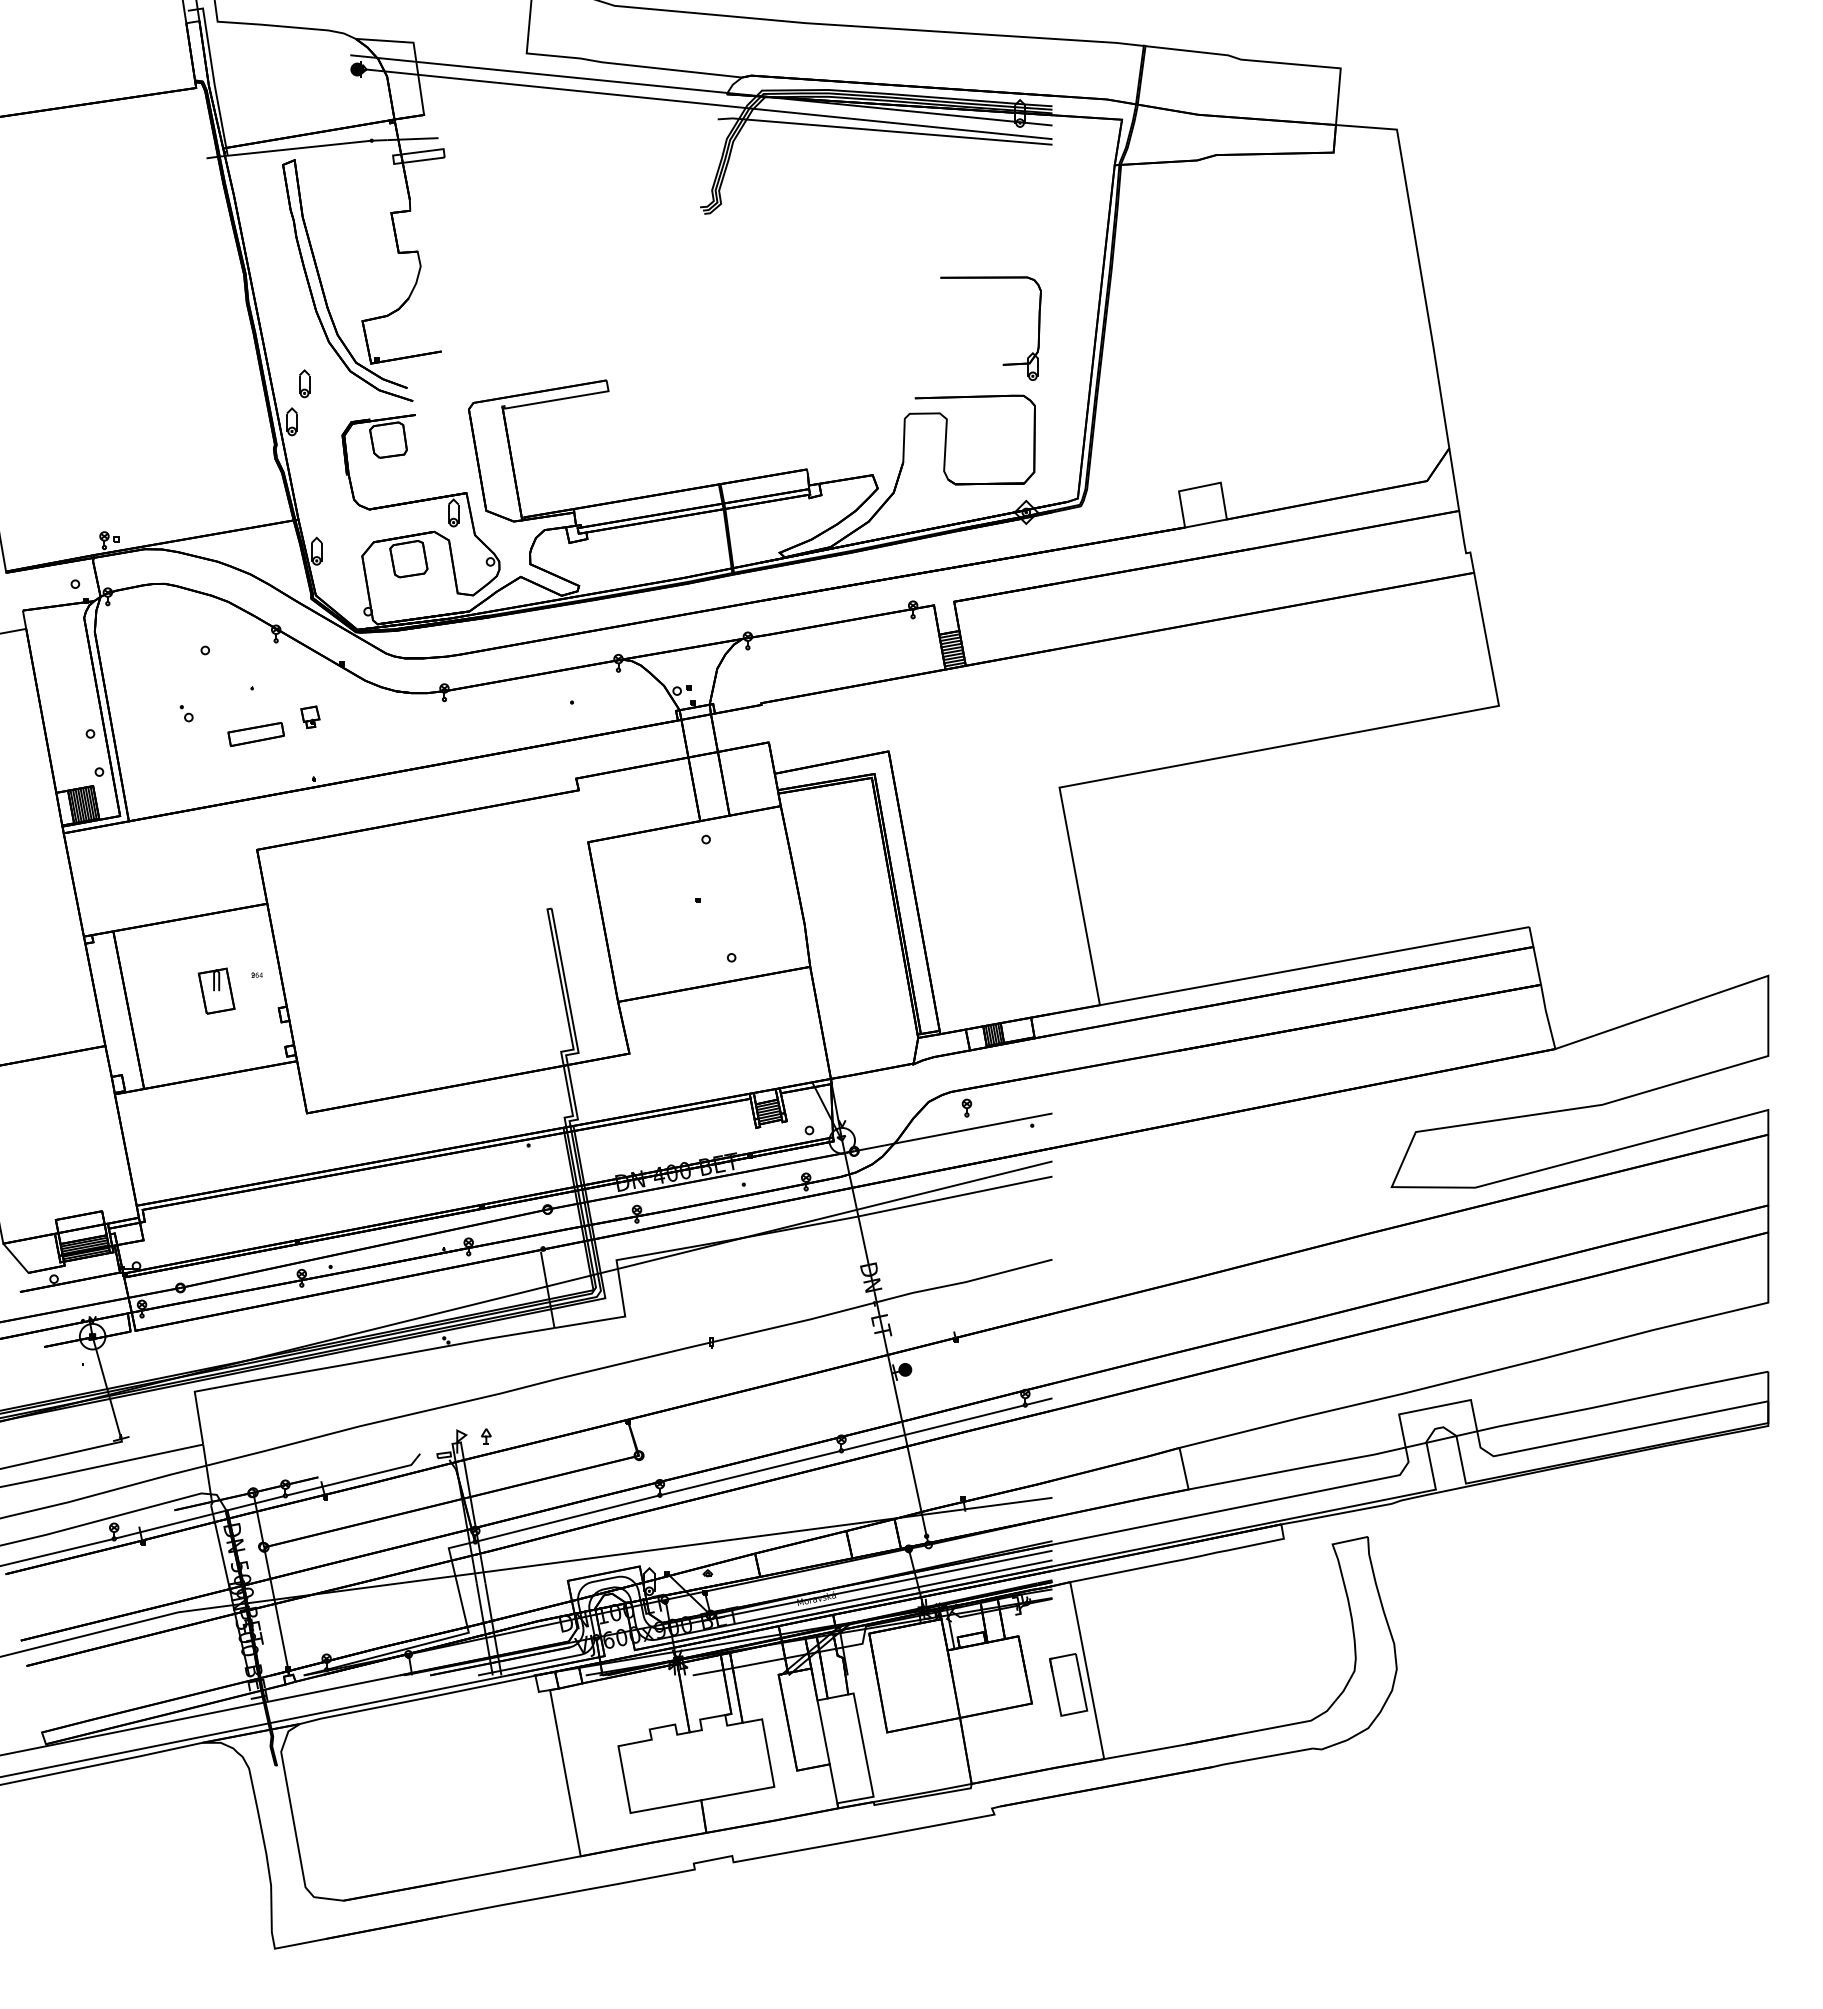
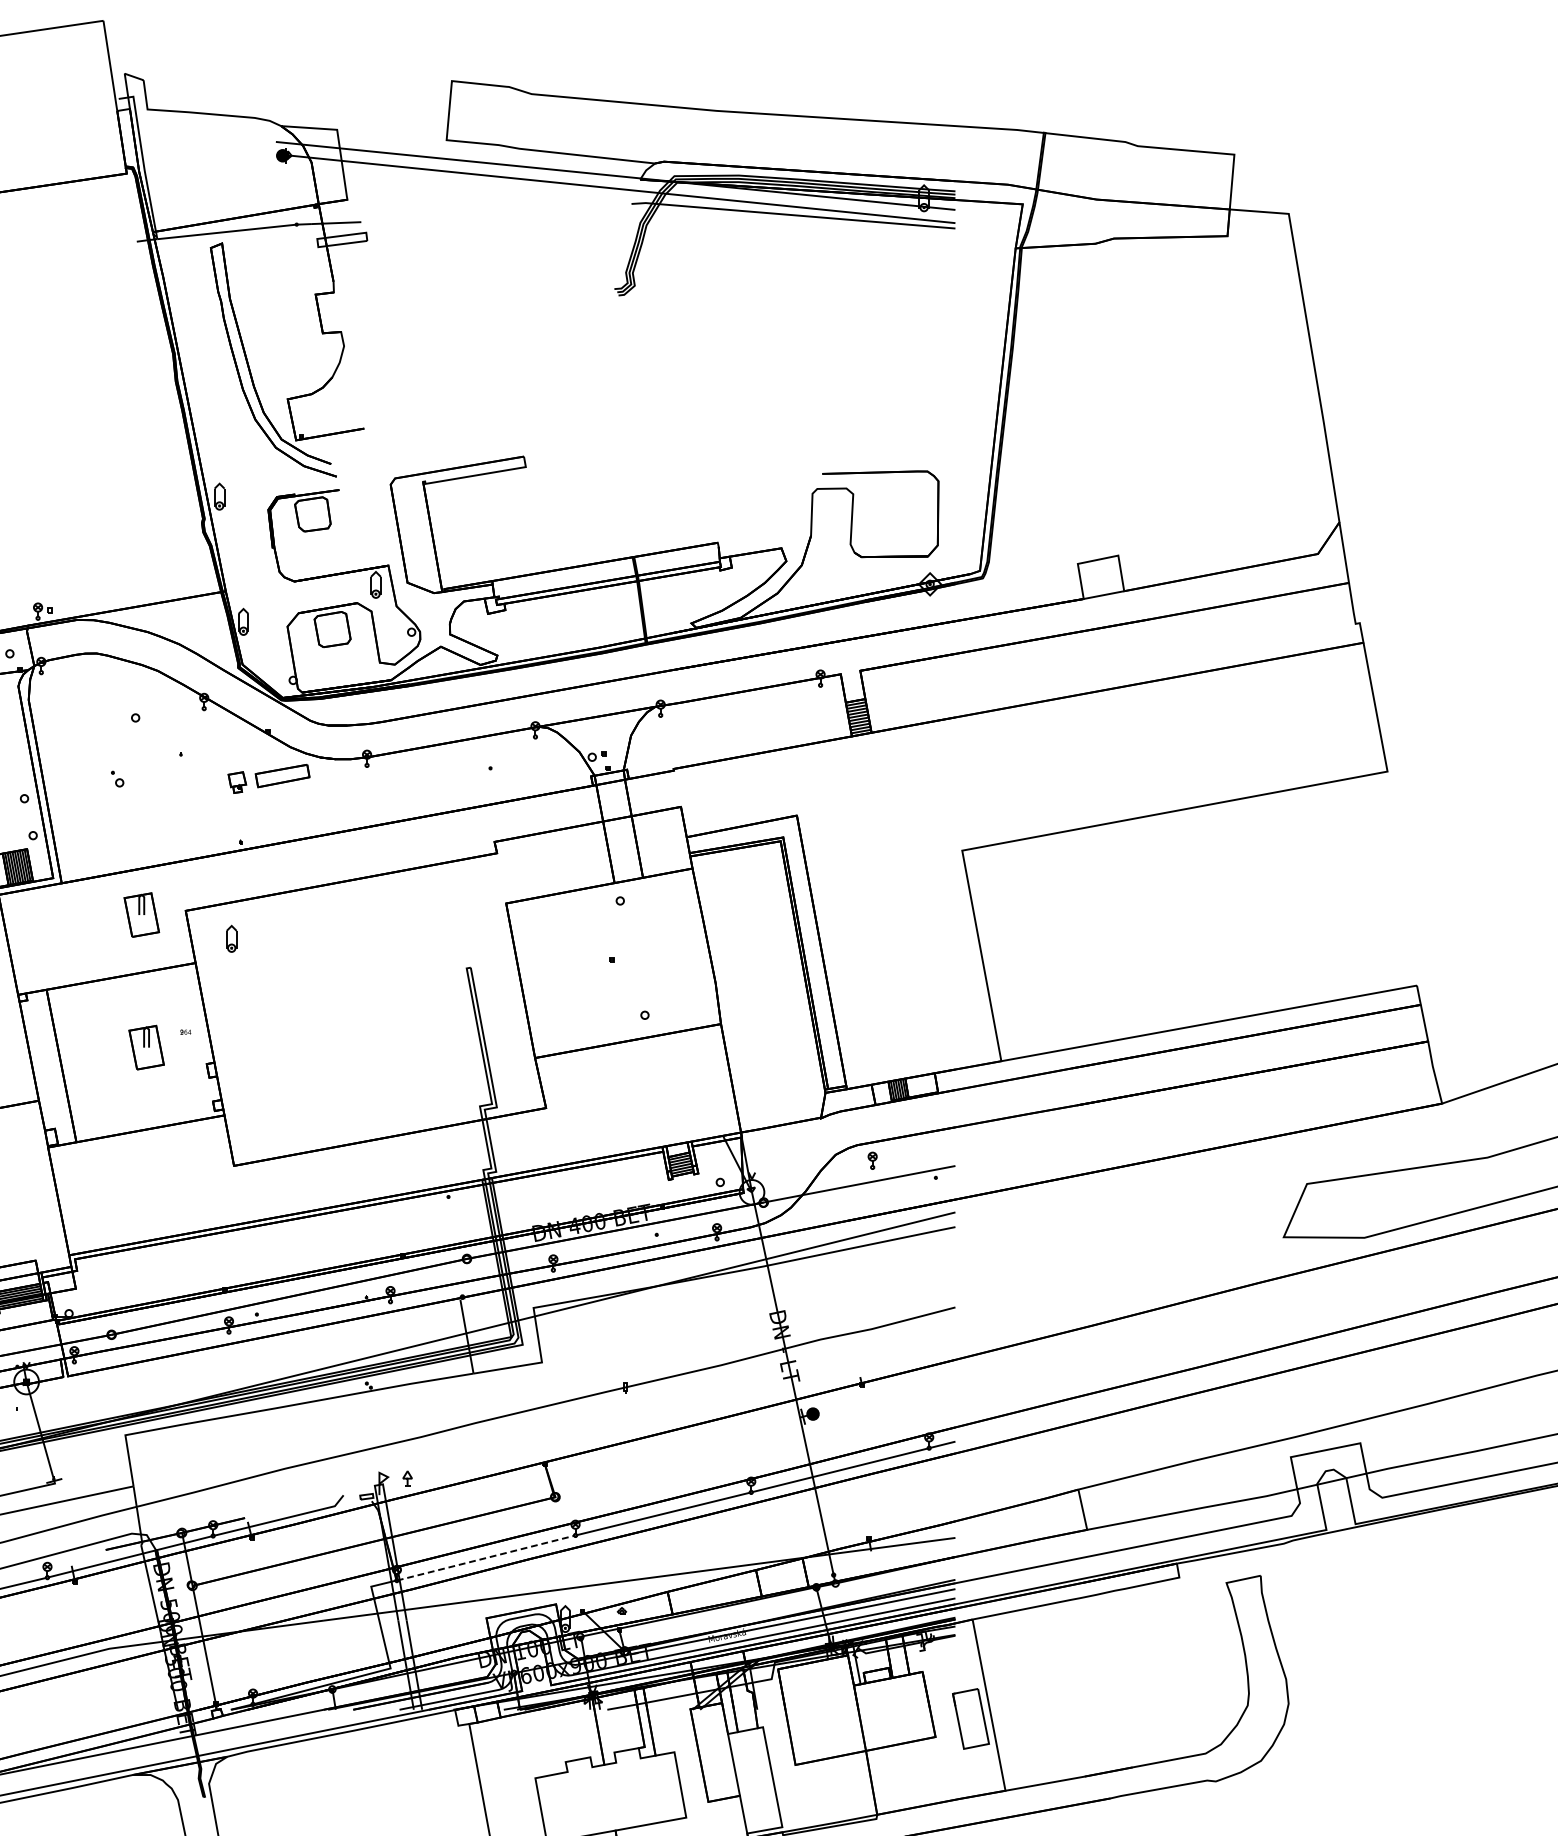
part: (1003, 363) -> (908, 440), removed
part: (304, 383) -> (231, 938), moved
part: (255, 734) -> (281, 776), moved
part: (211, 853) -> (141, 914), added
line: (568, 1518) -> (487, 1557), solid -> dashed

